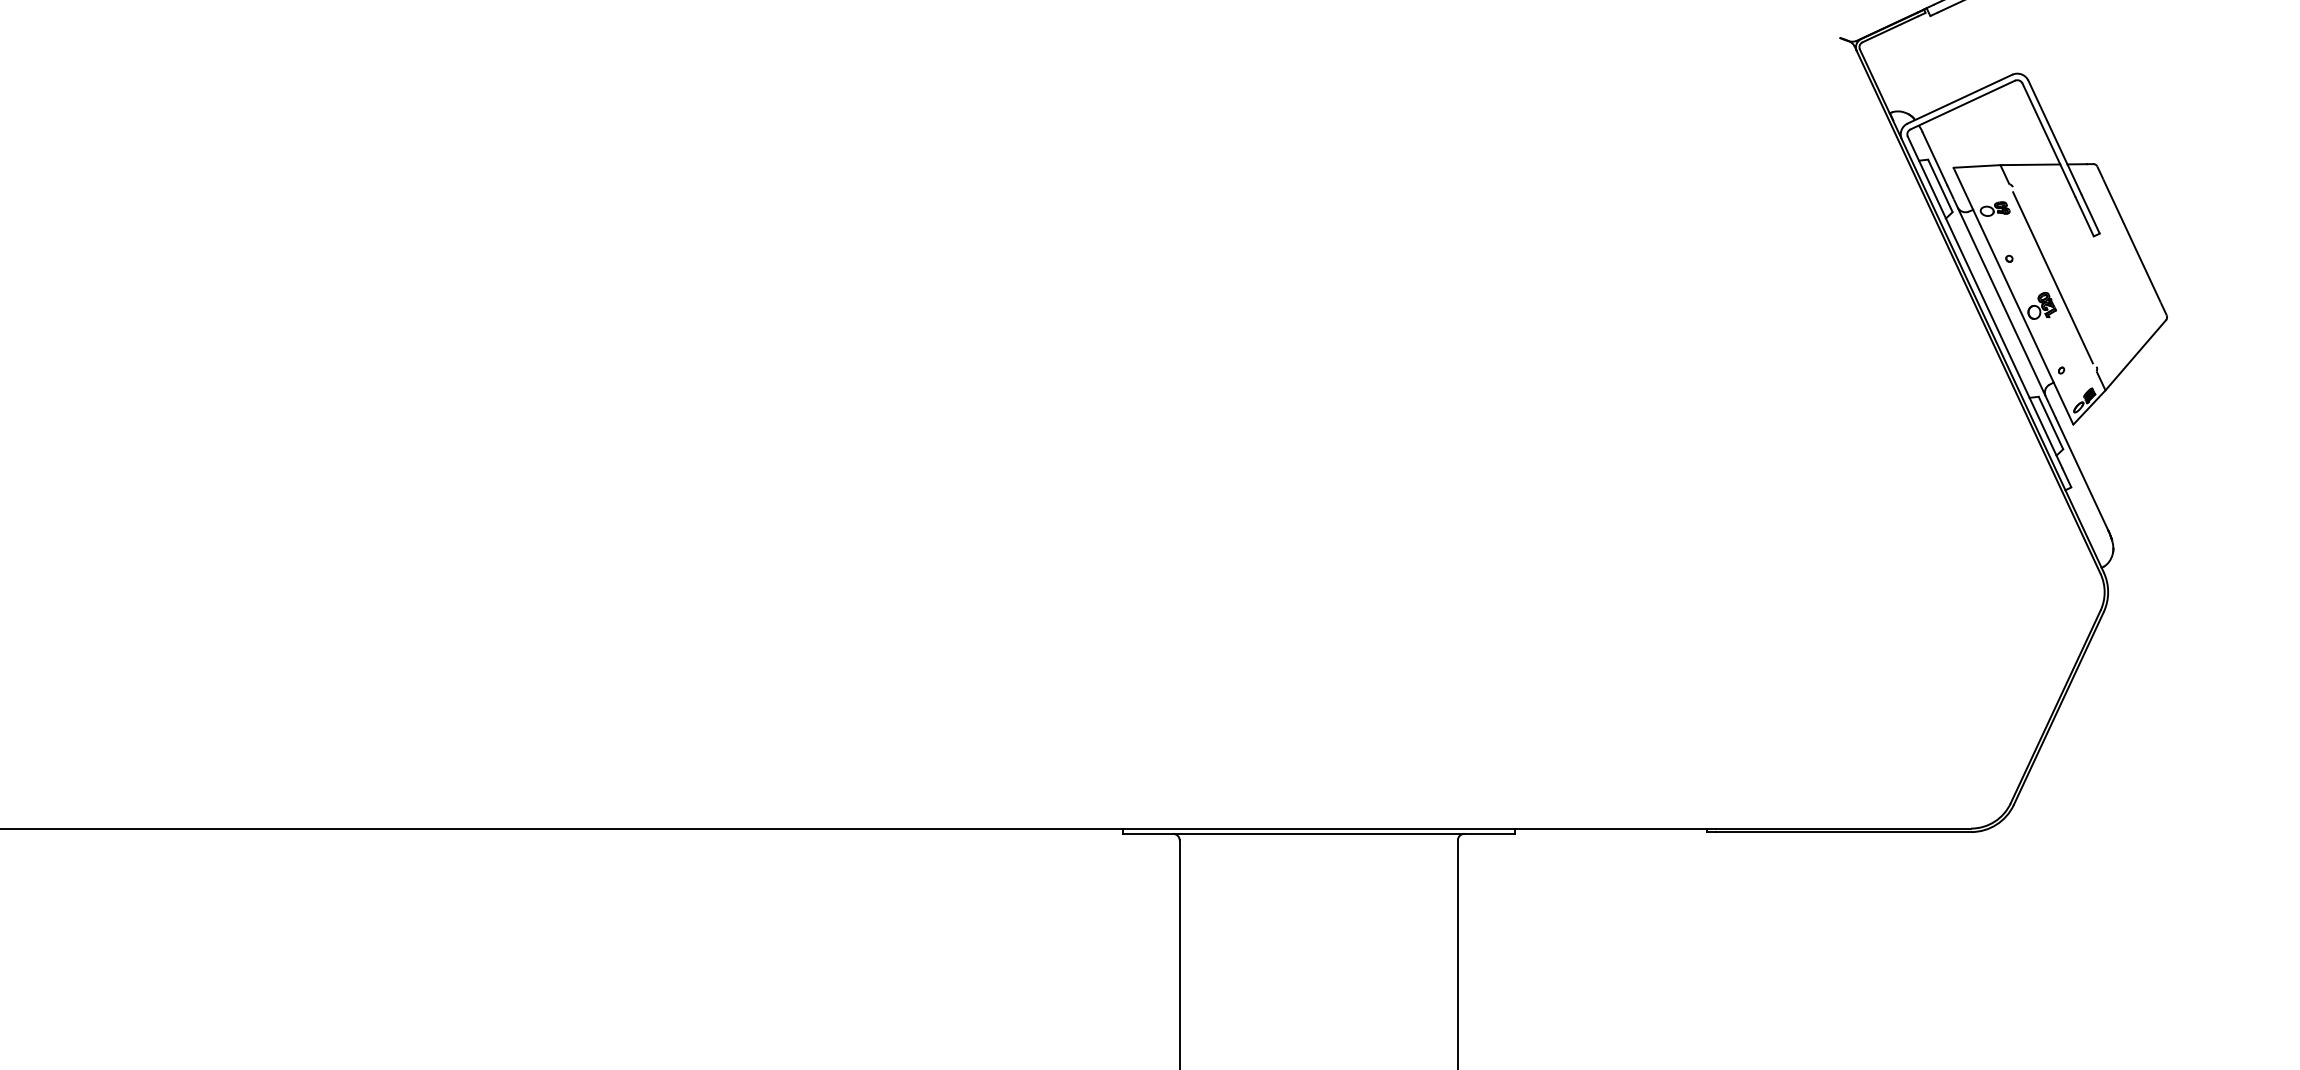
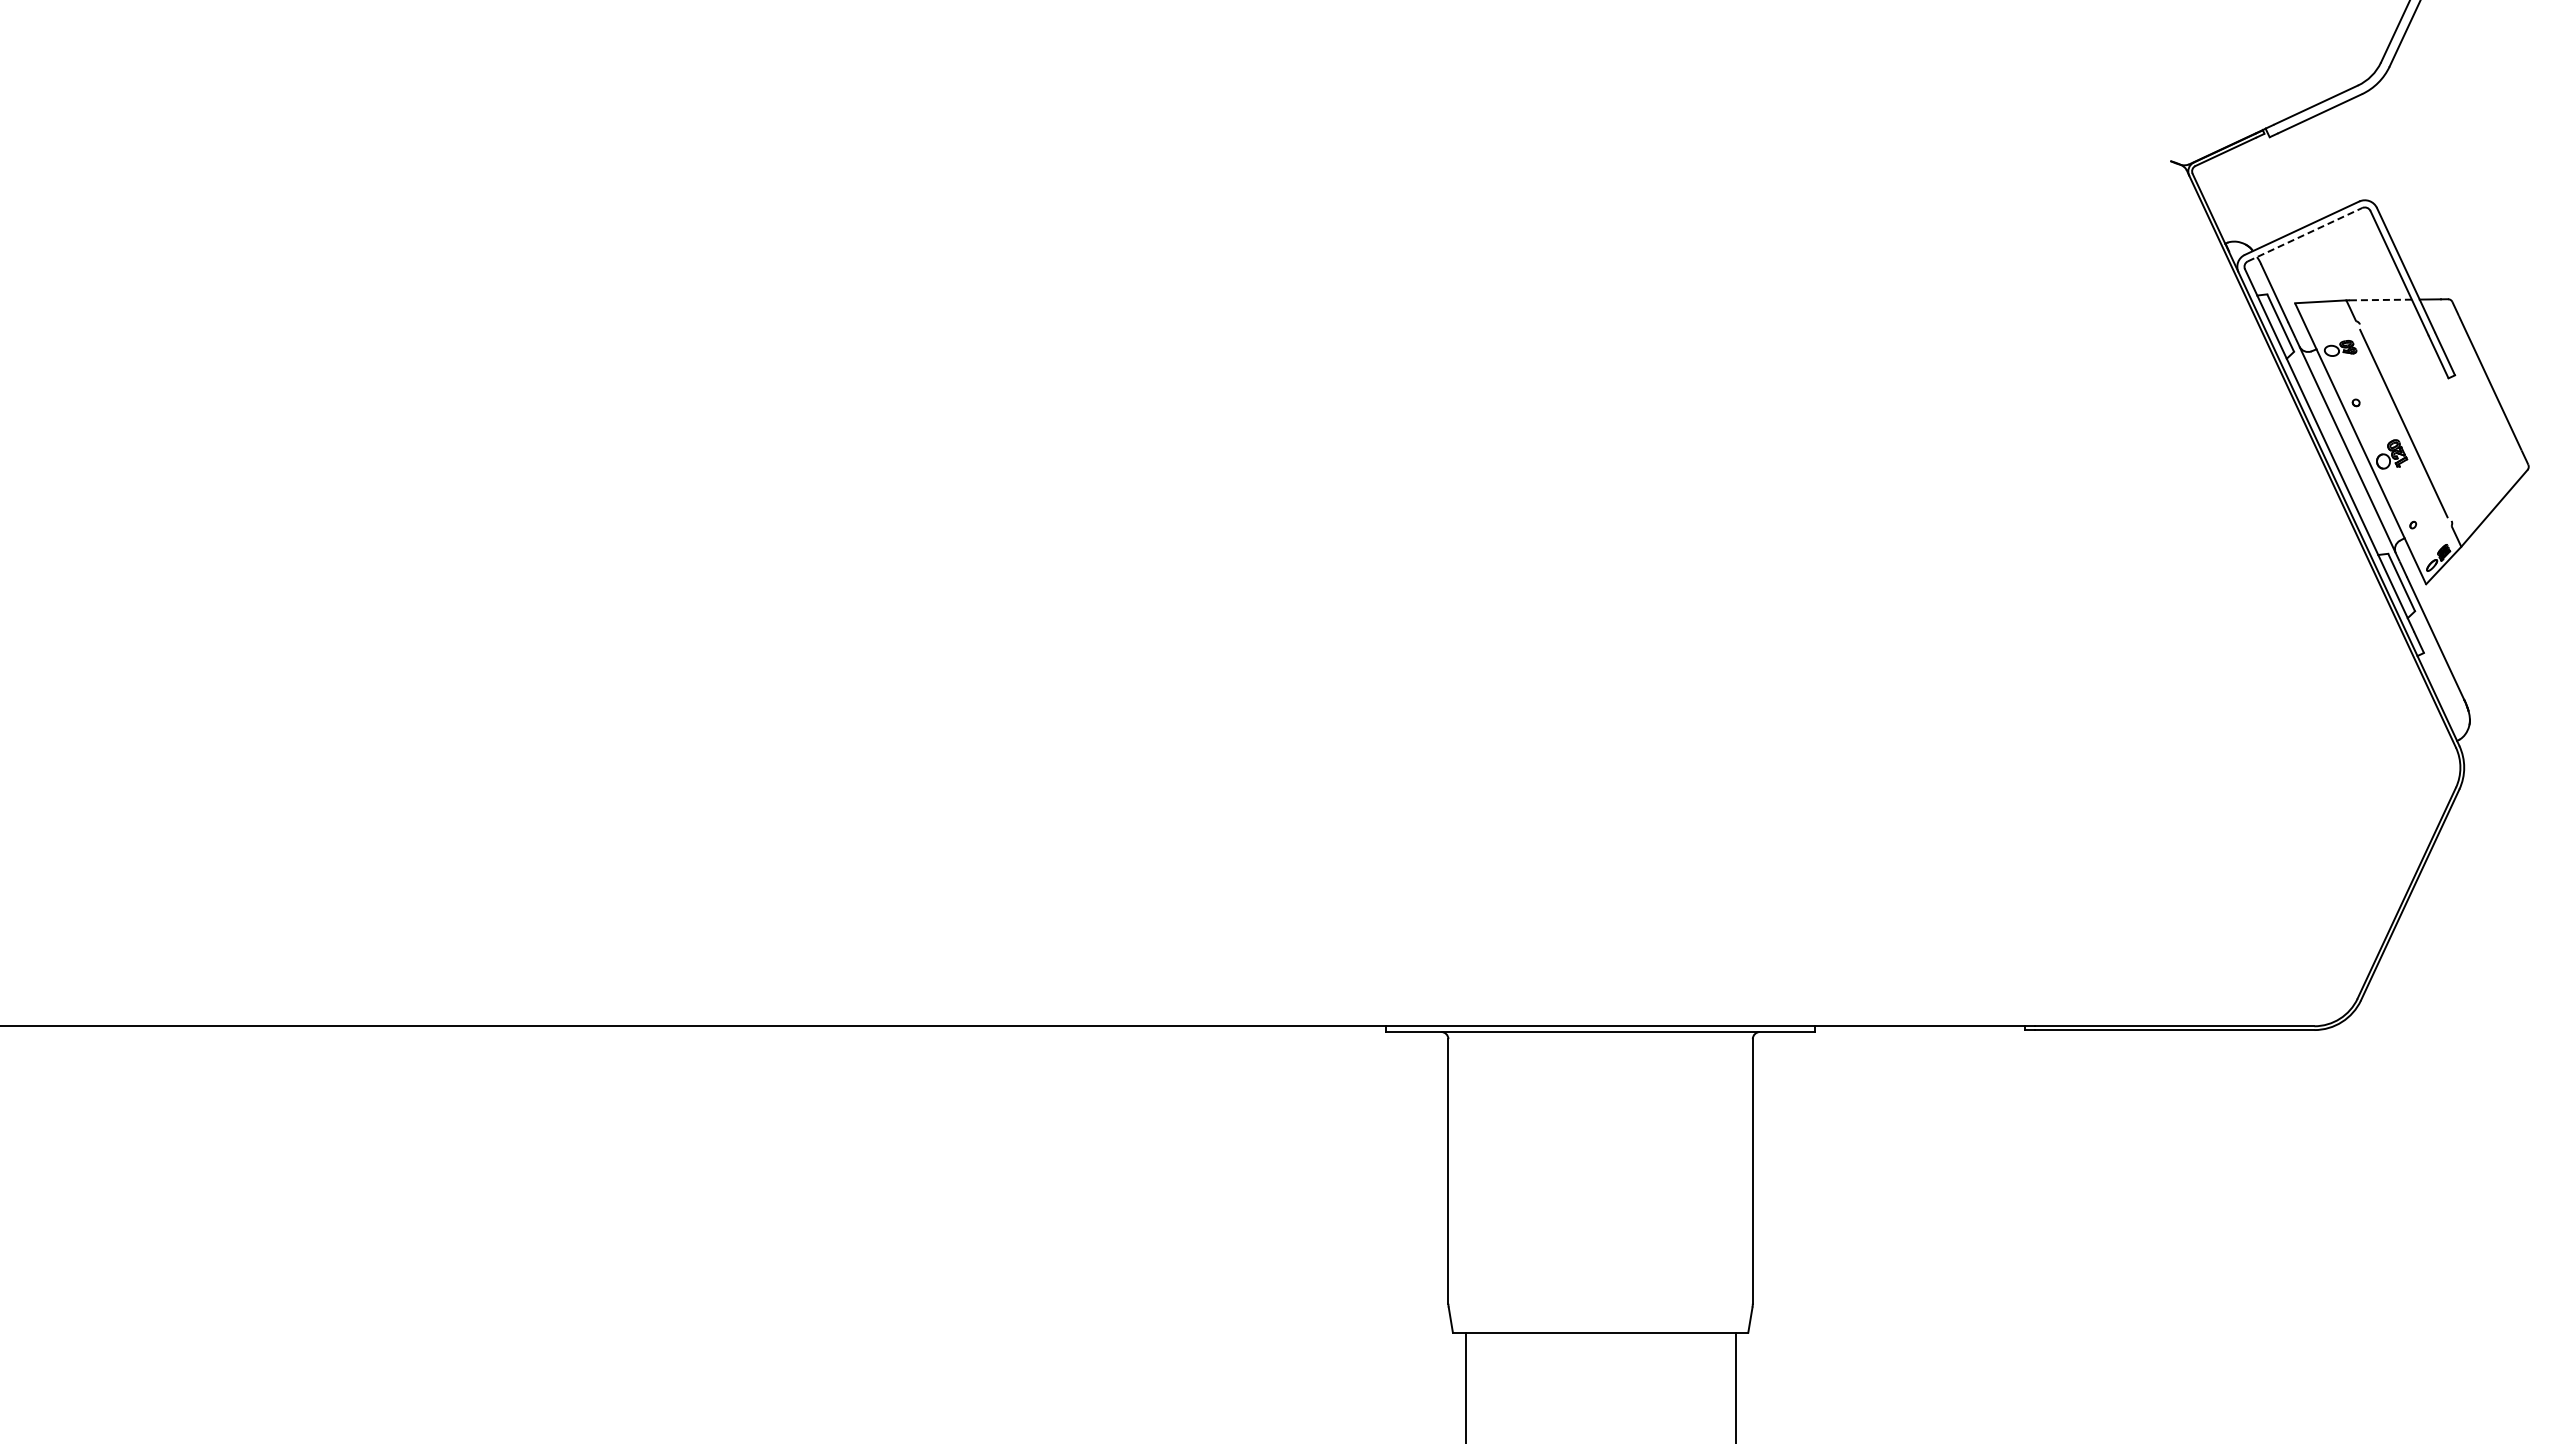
line: (1963, 104) -> (2305, 234), solid -> dashed
line: (2031, 165) -> (2380, 300), solid -> dashed

